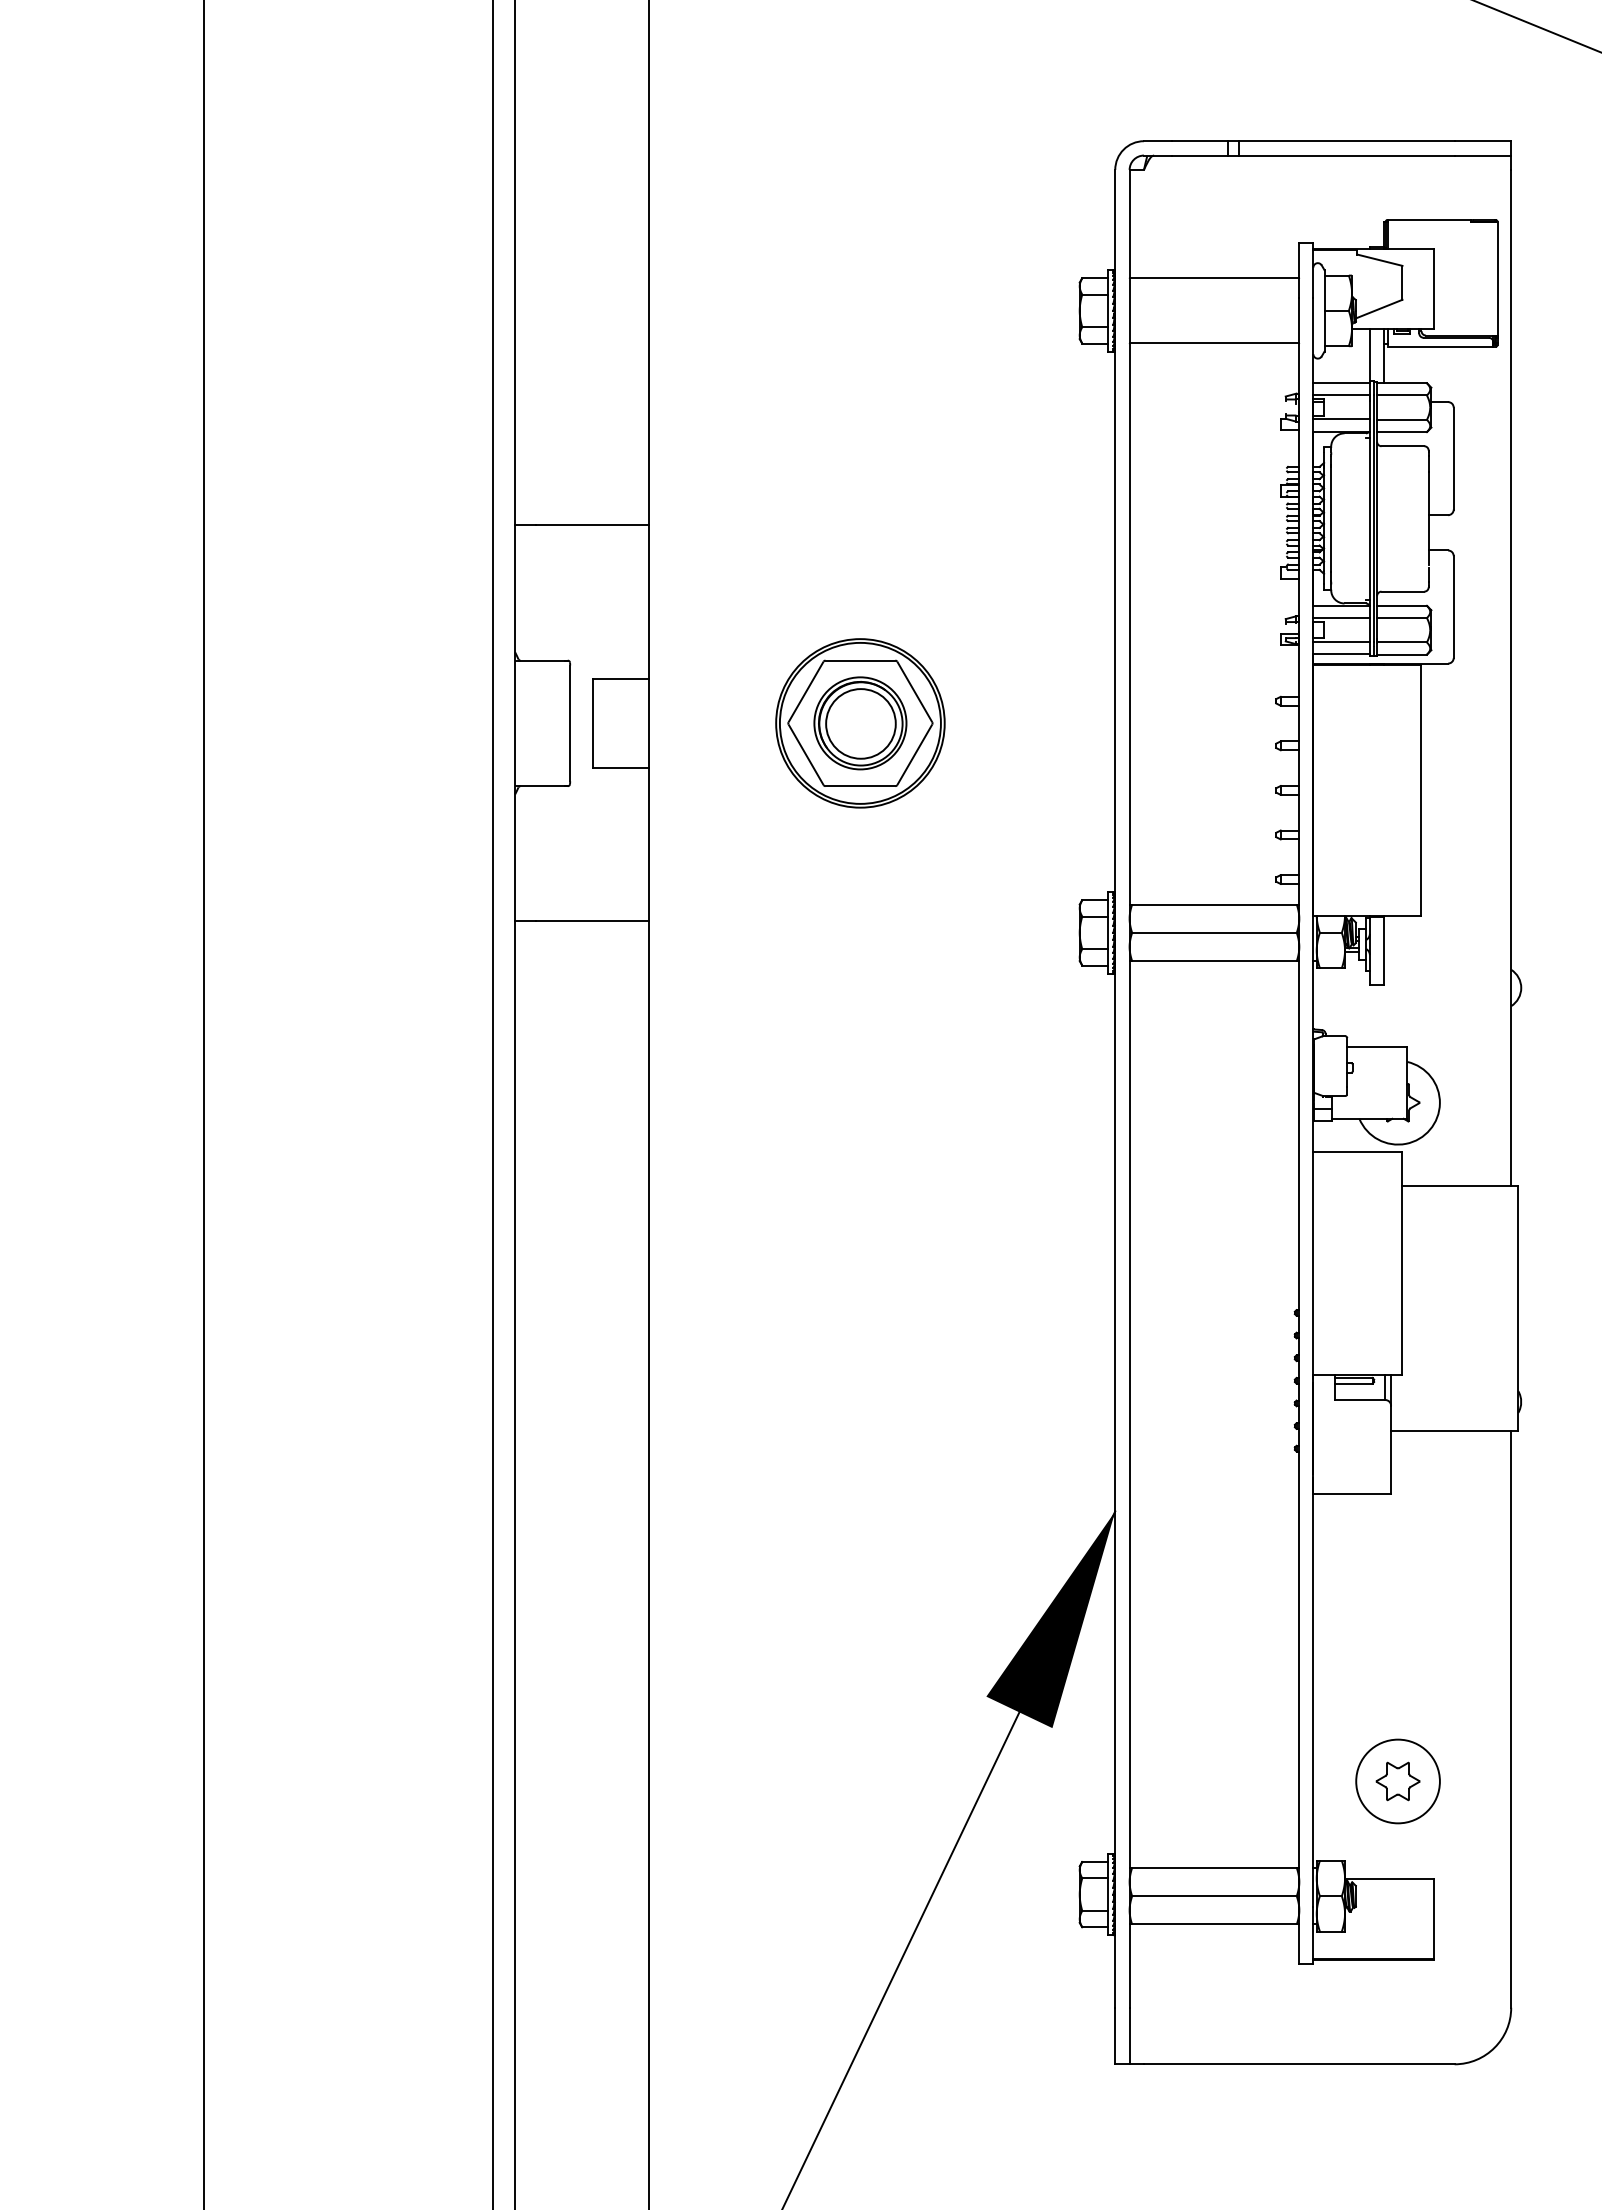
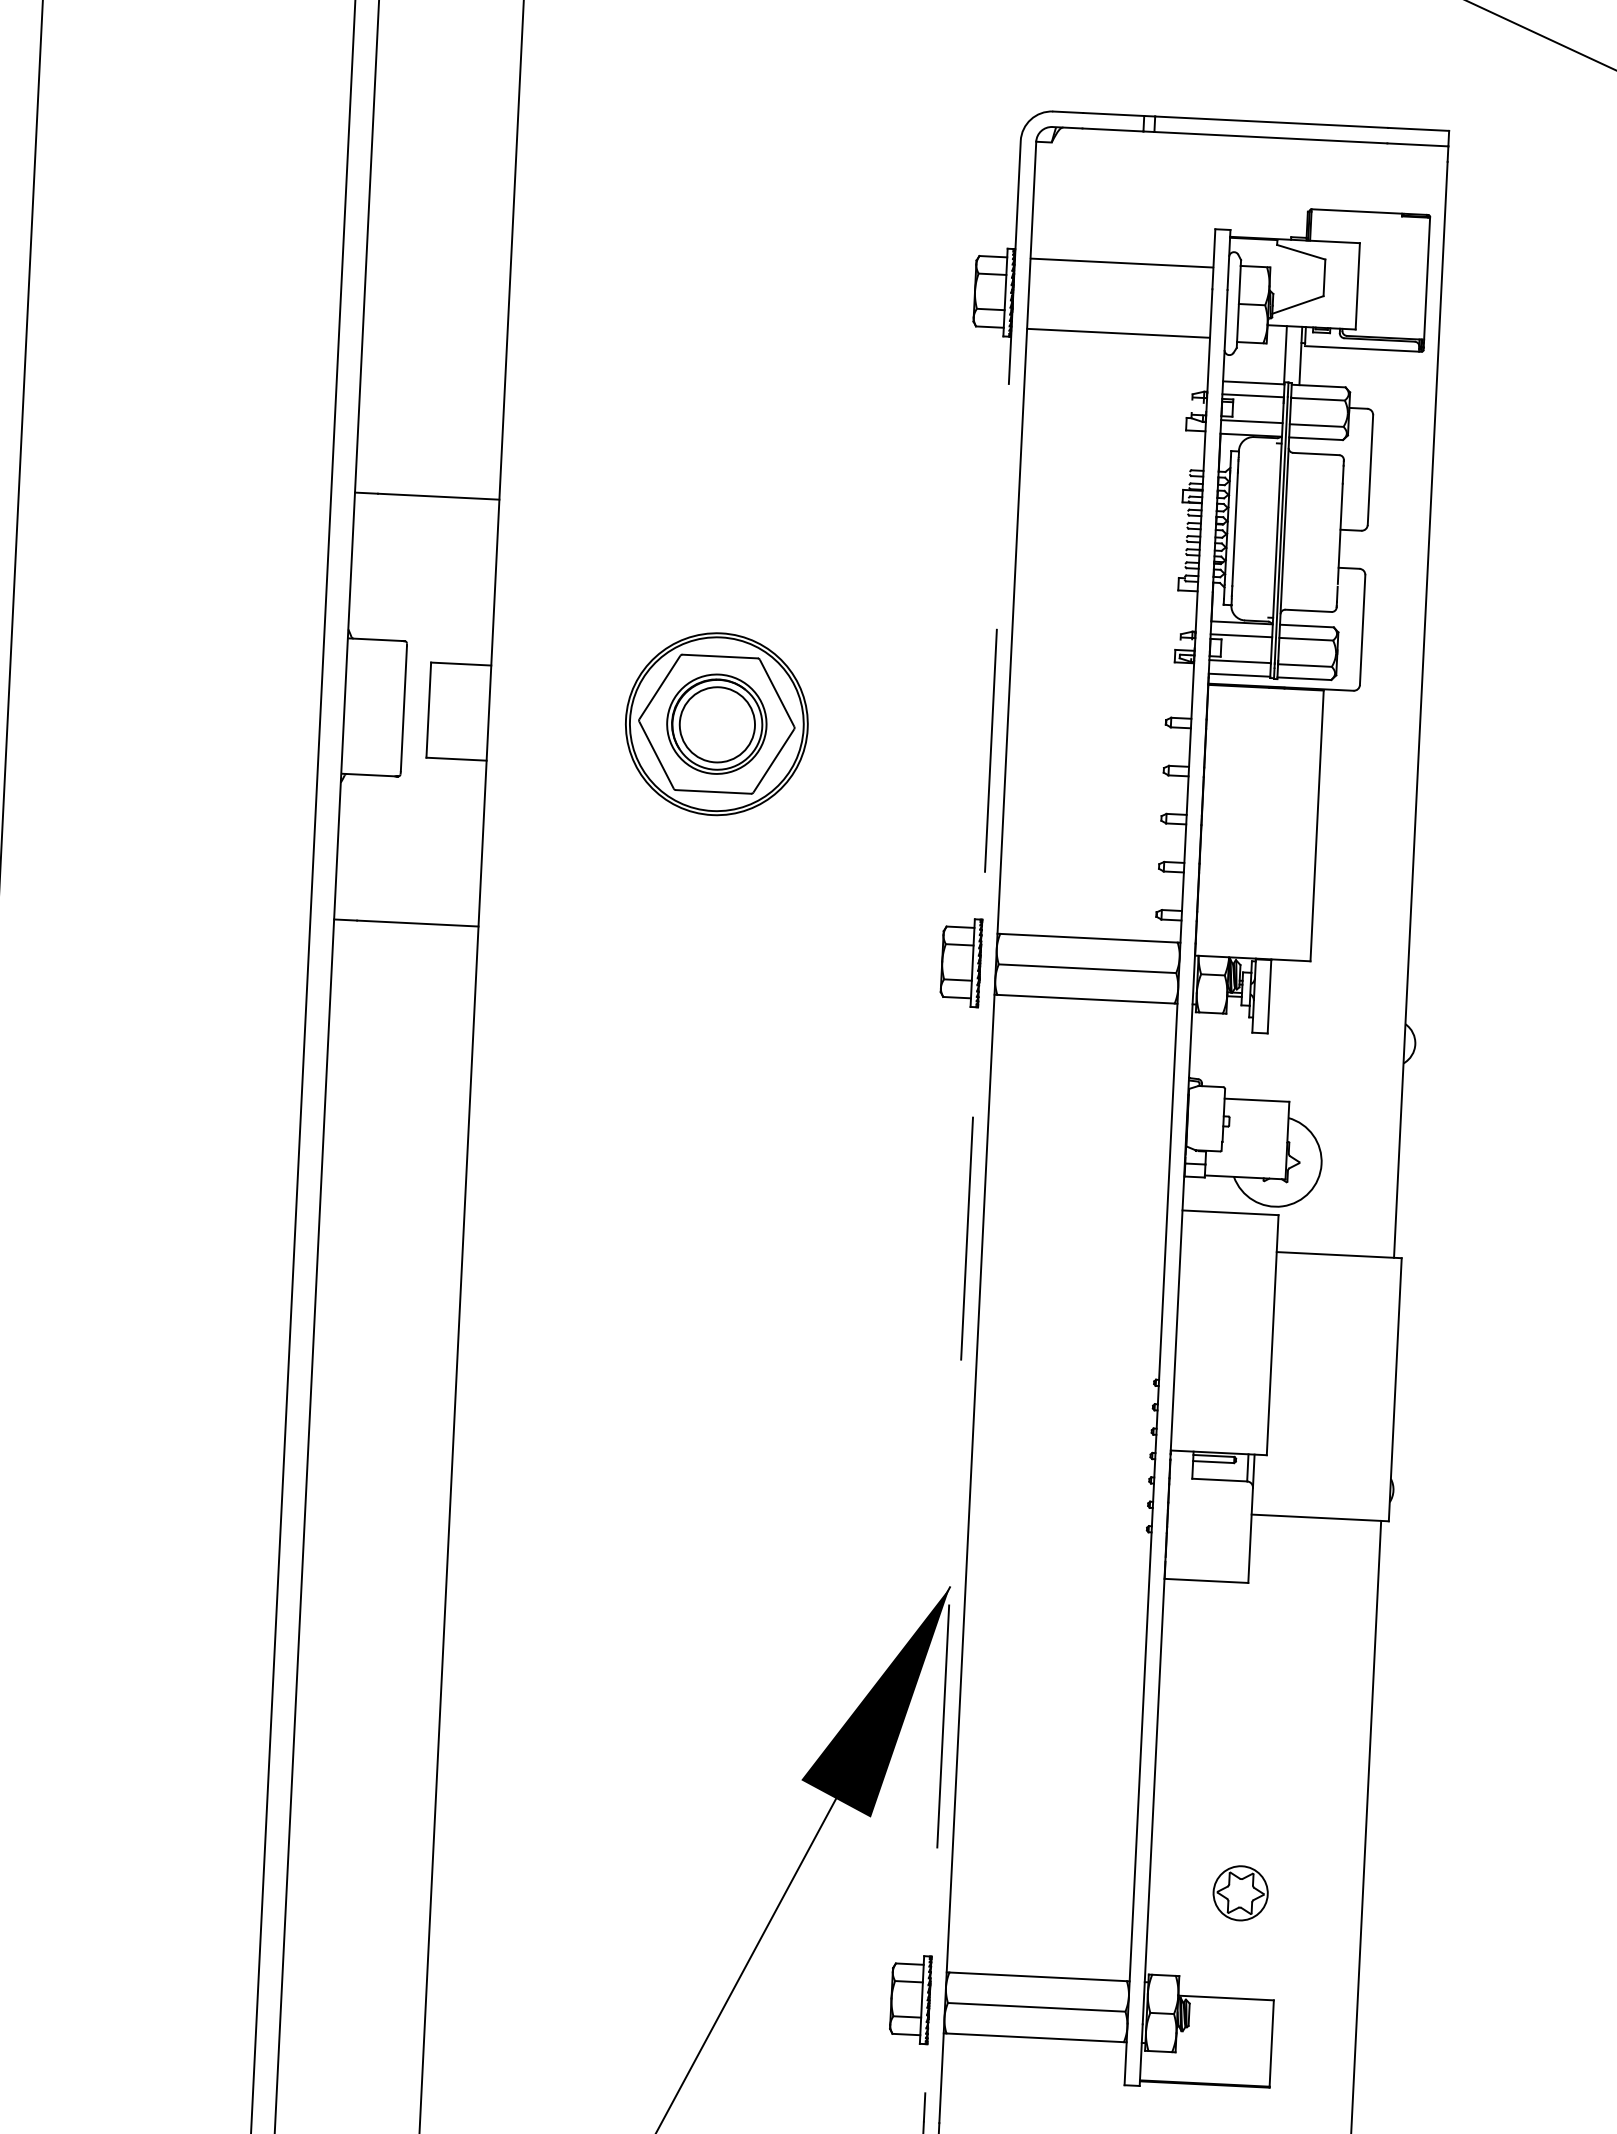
line: (1115, 1088) -> (972, 1131), solid -> dashed
circle: (1397, 1781) -> (1240, 1893), size x0.6

